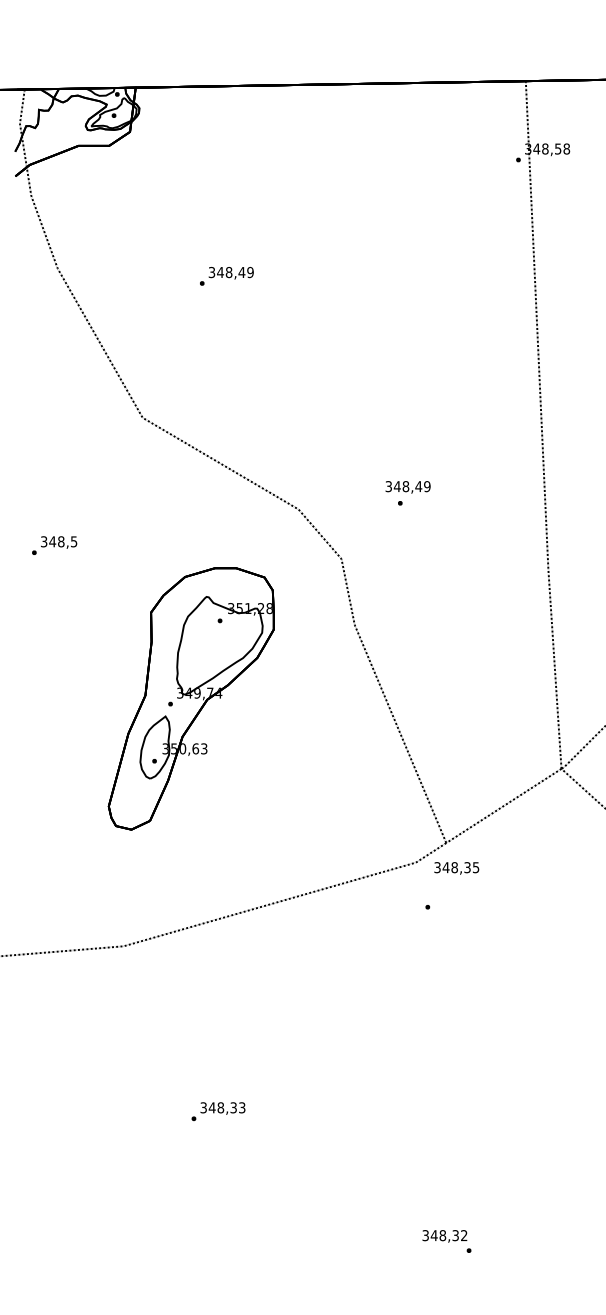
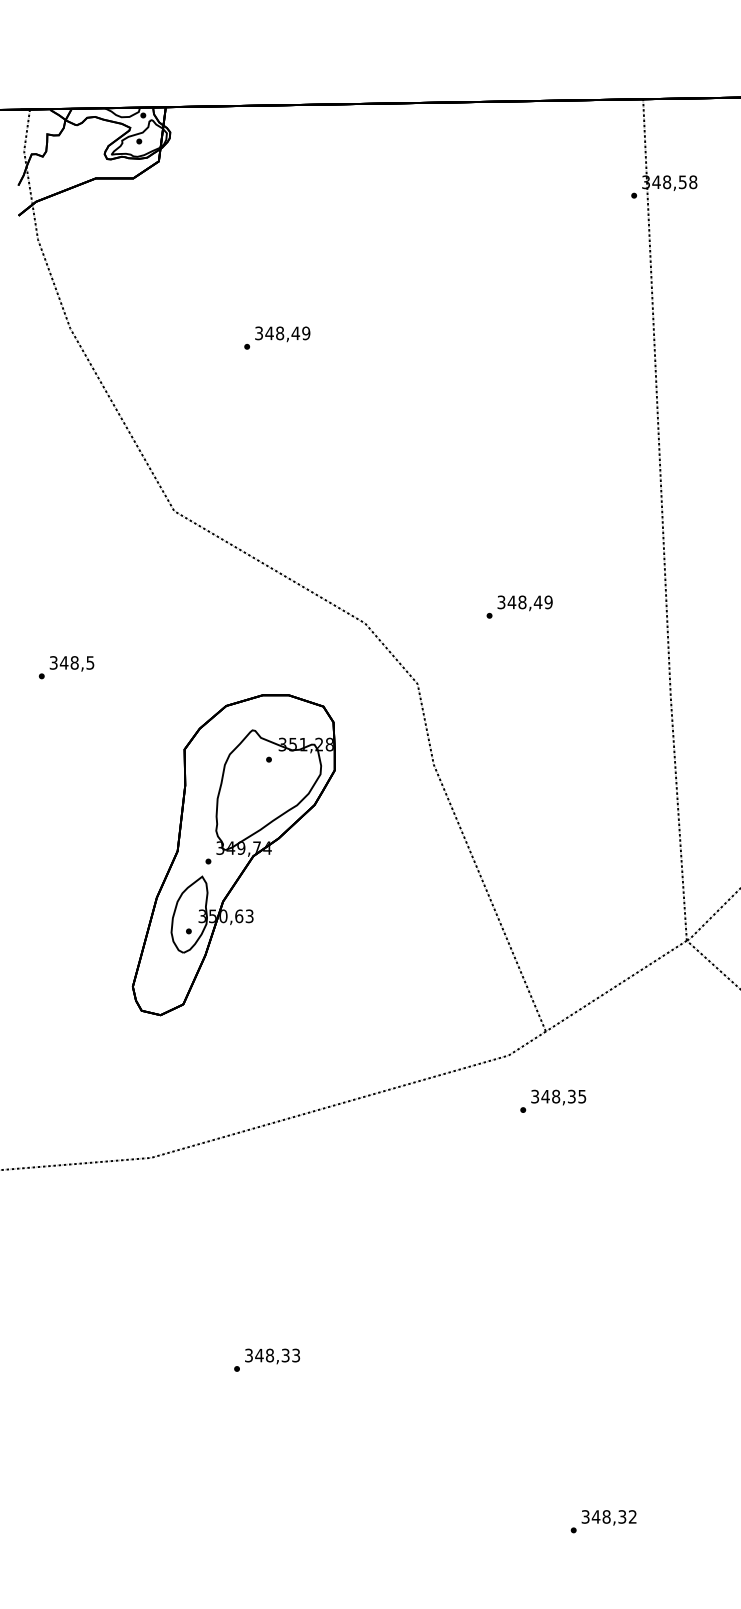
text: (407, 487) -> (524, 603), moved
text: (456, 868) -> (558, 1097), moved
text: (444, 1236) -> (608, 1517), moved

